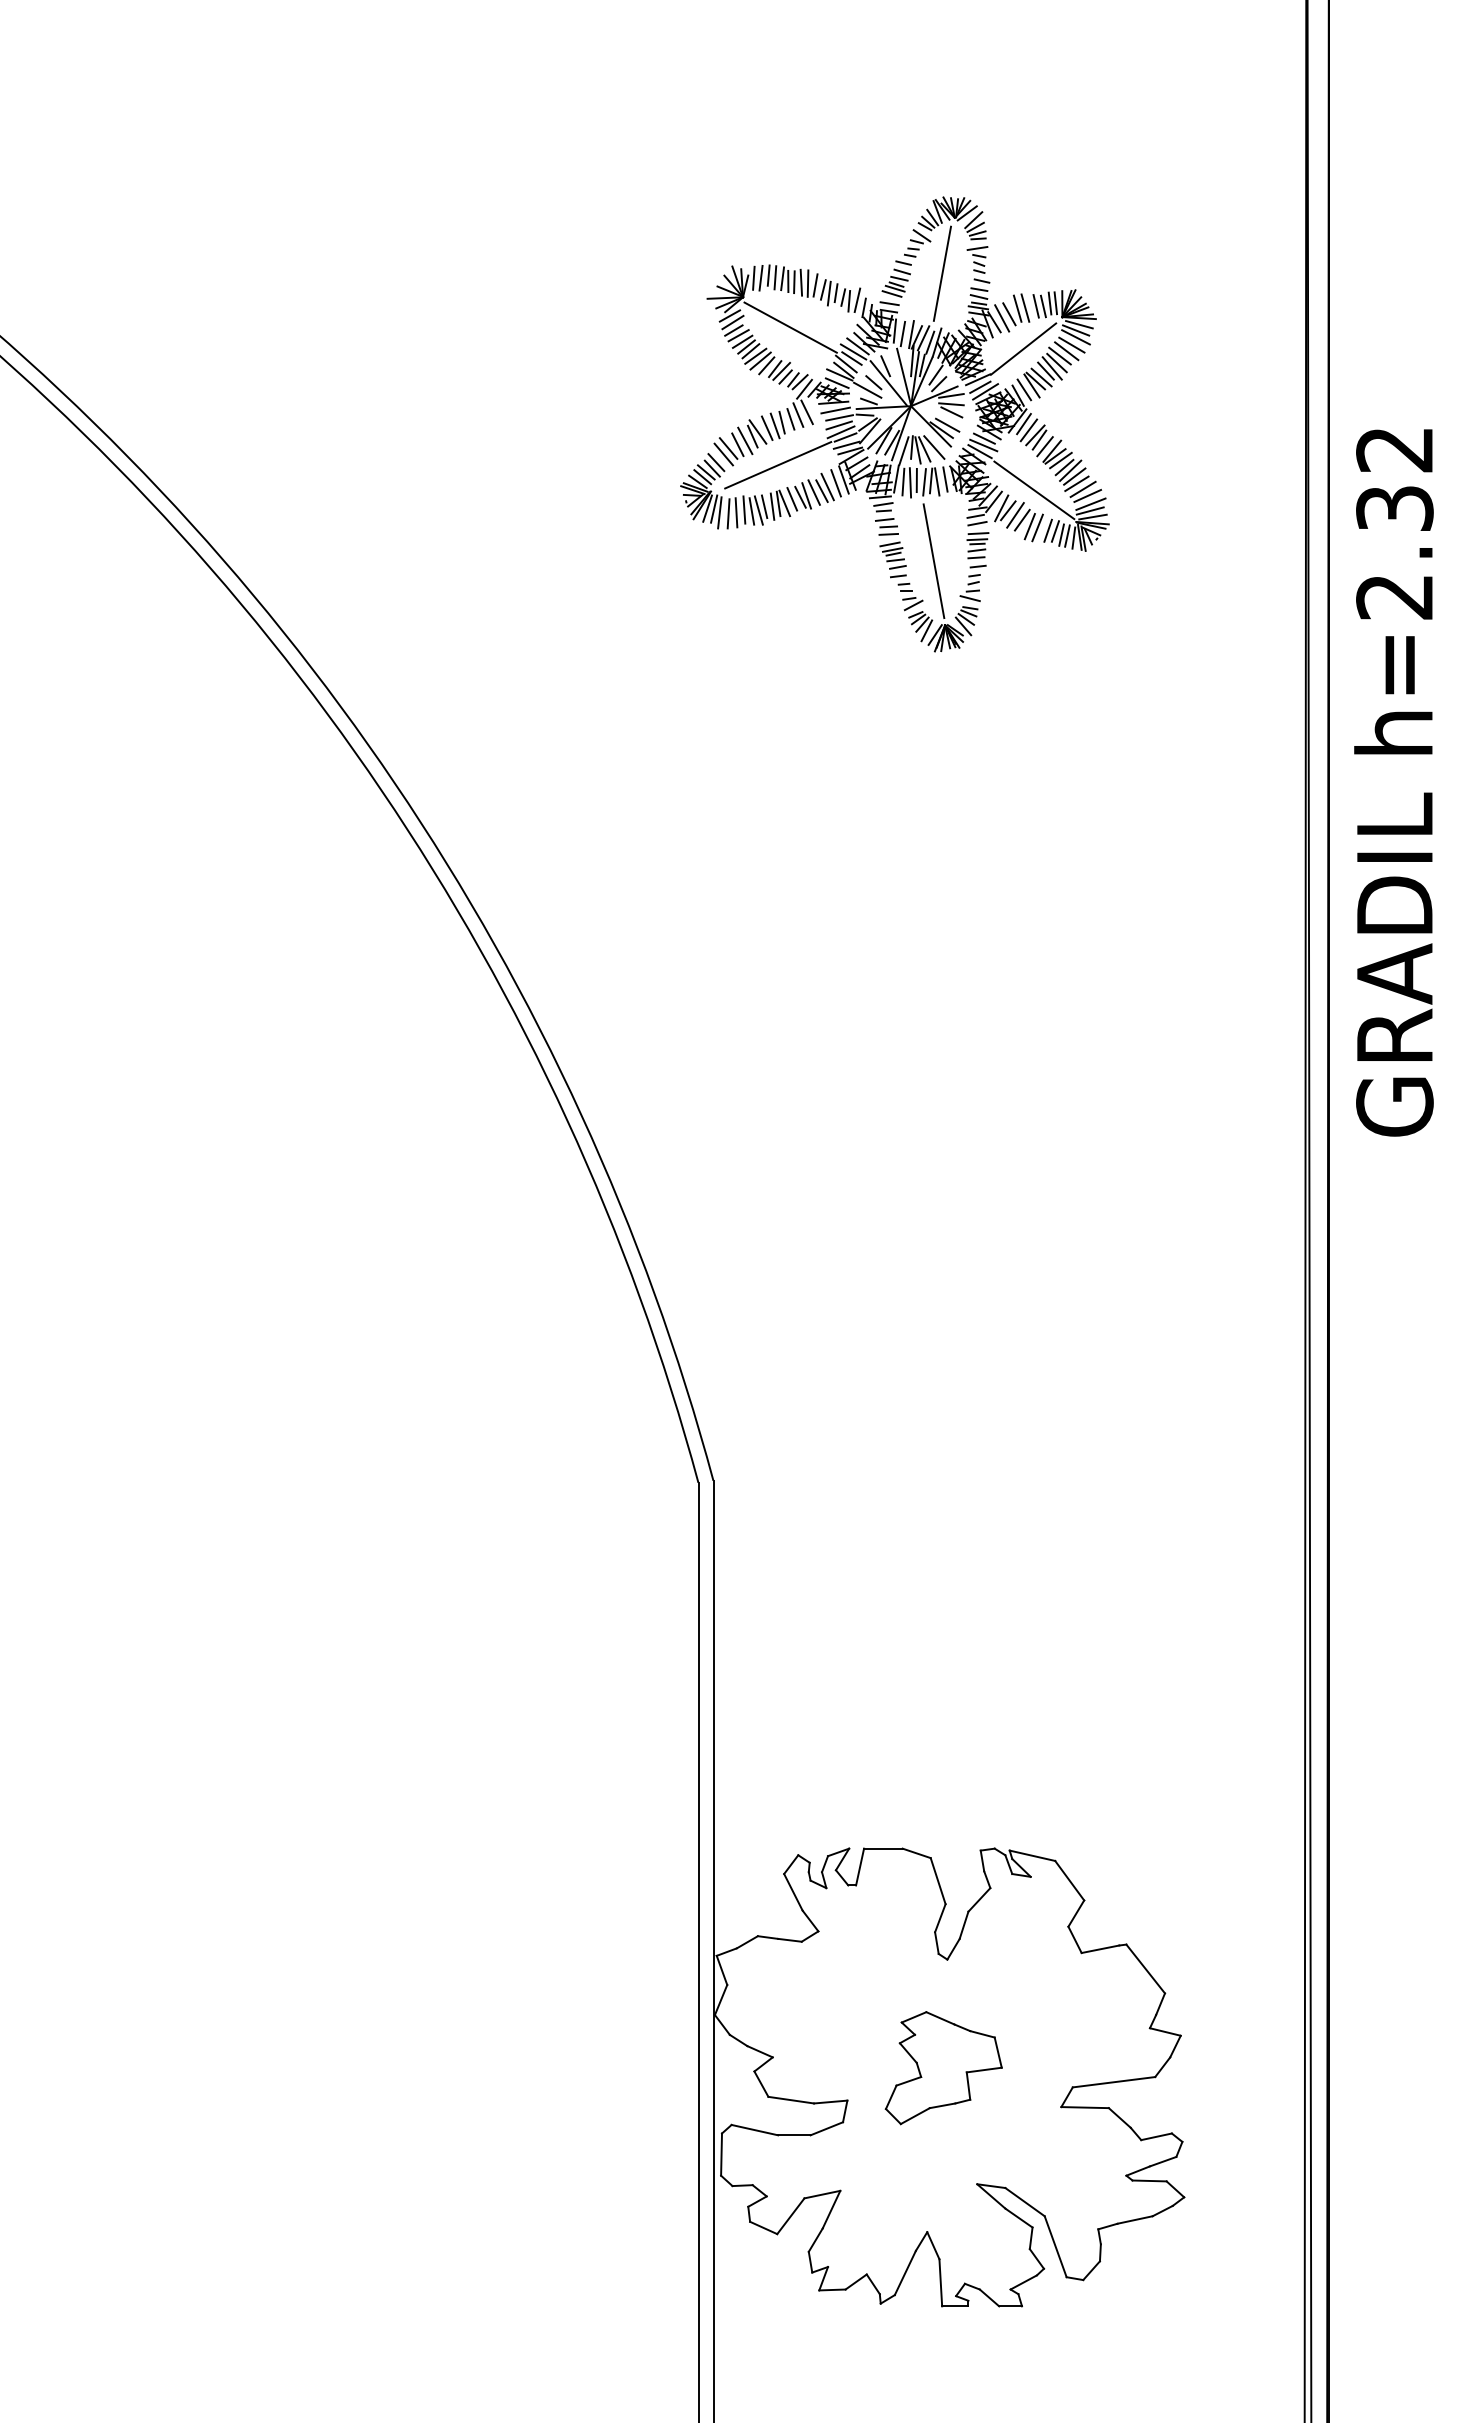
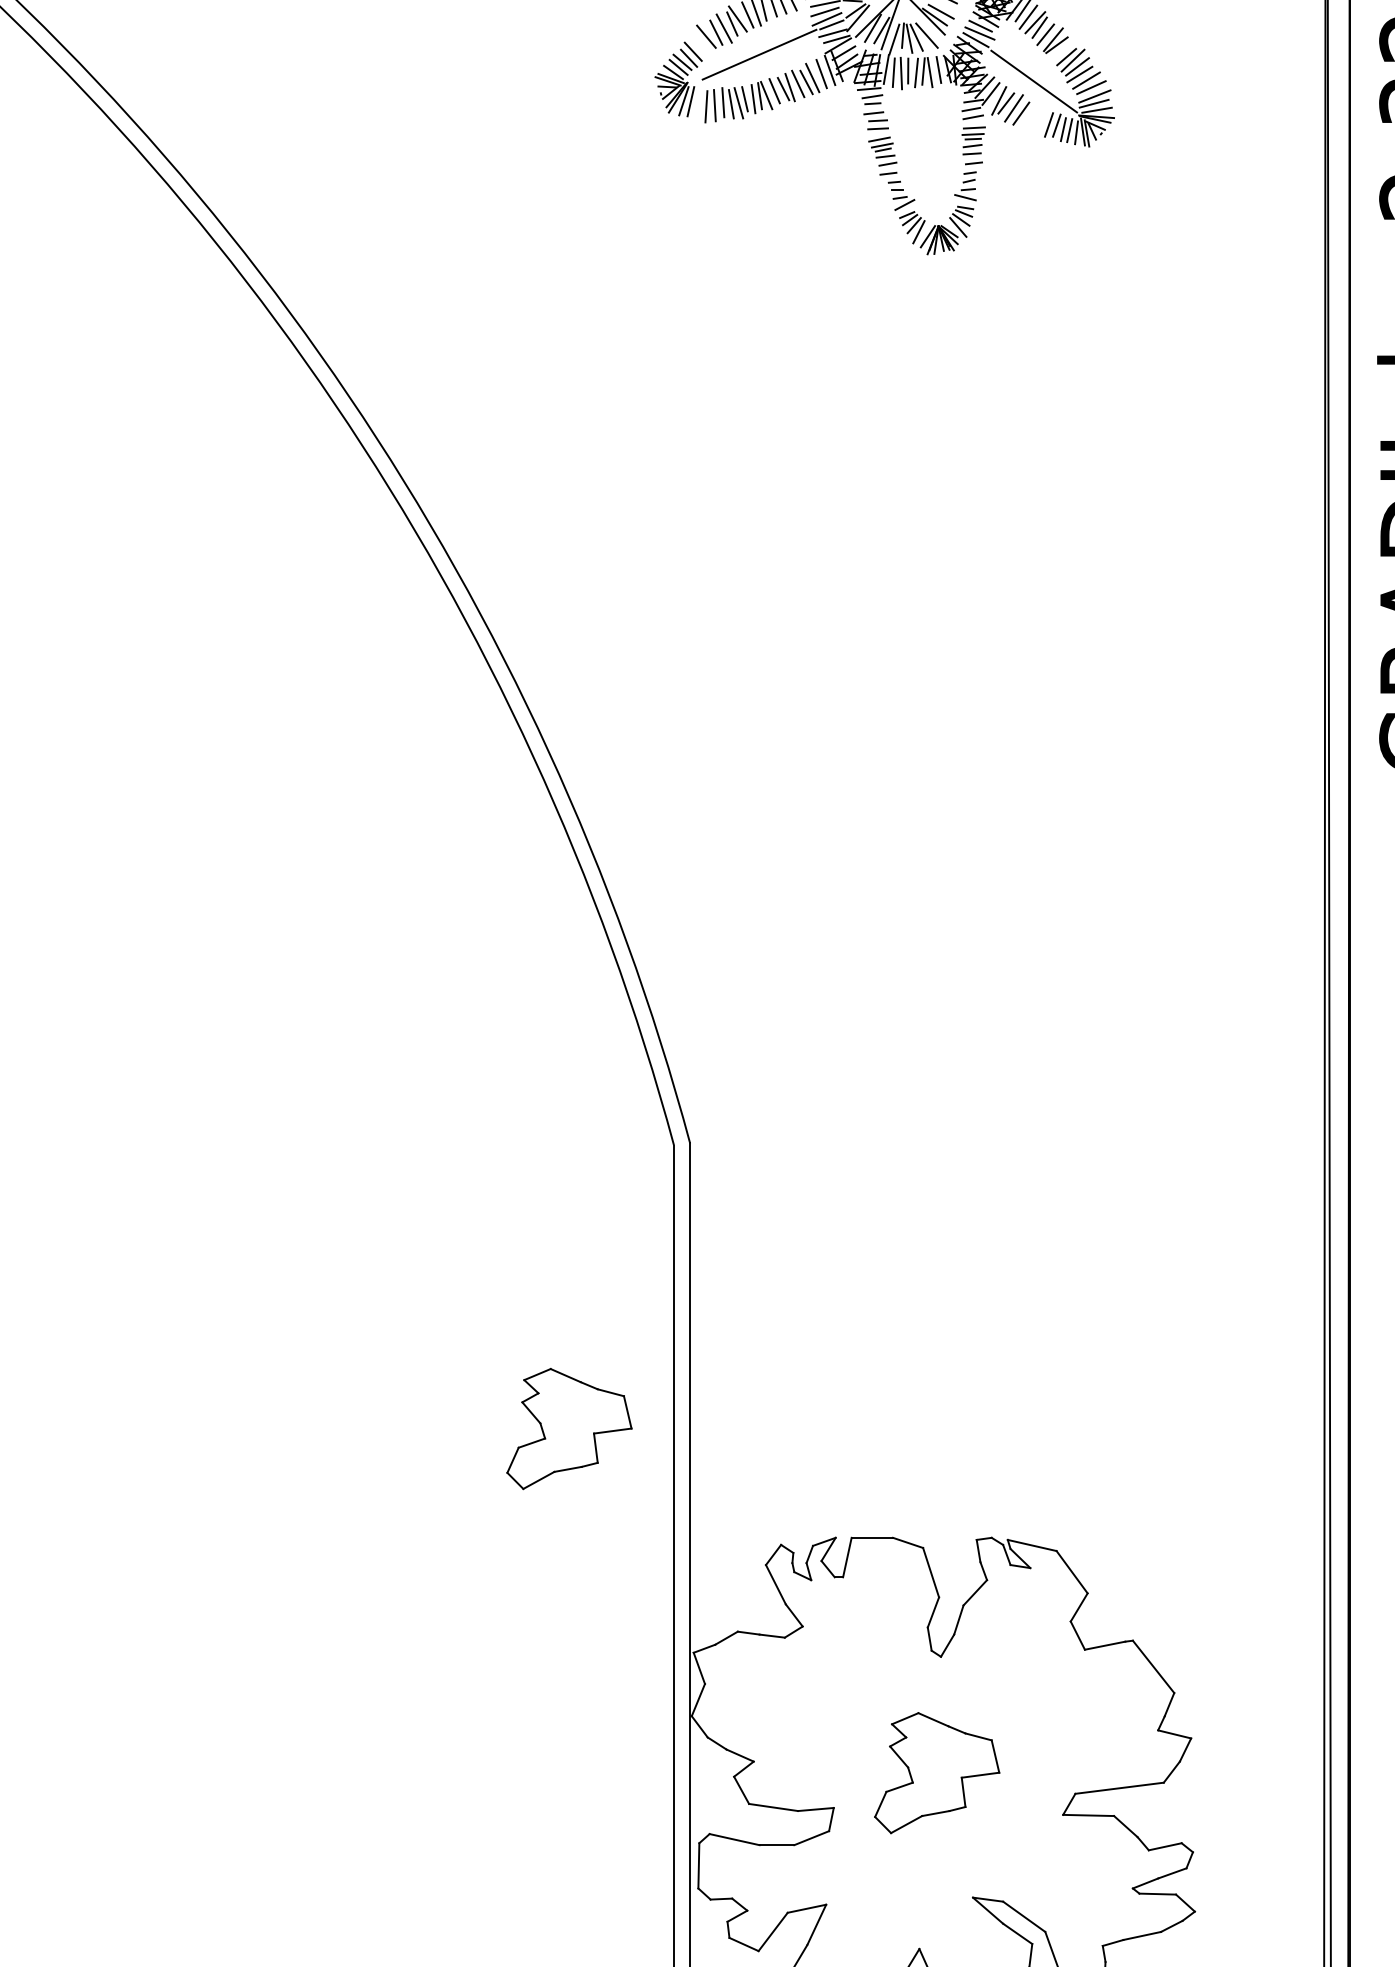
line: (723, 454) -> (700, 43), removed
line: (1060, 460) -> (1062, 49), removed
line: (719, 512) -> (696, 105), removed
line: (1029, 526) -> (1029, 120), removed
line: (1037, 527) -> (1037, 121), removed
line: (933, 561) -> (926, 157), removed
part: (600, 1747) -> (569, 1429), added

